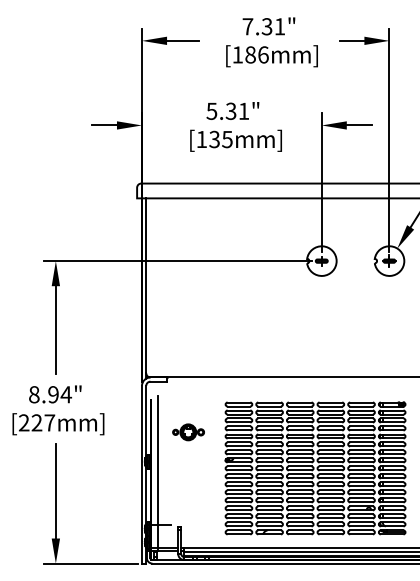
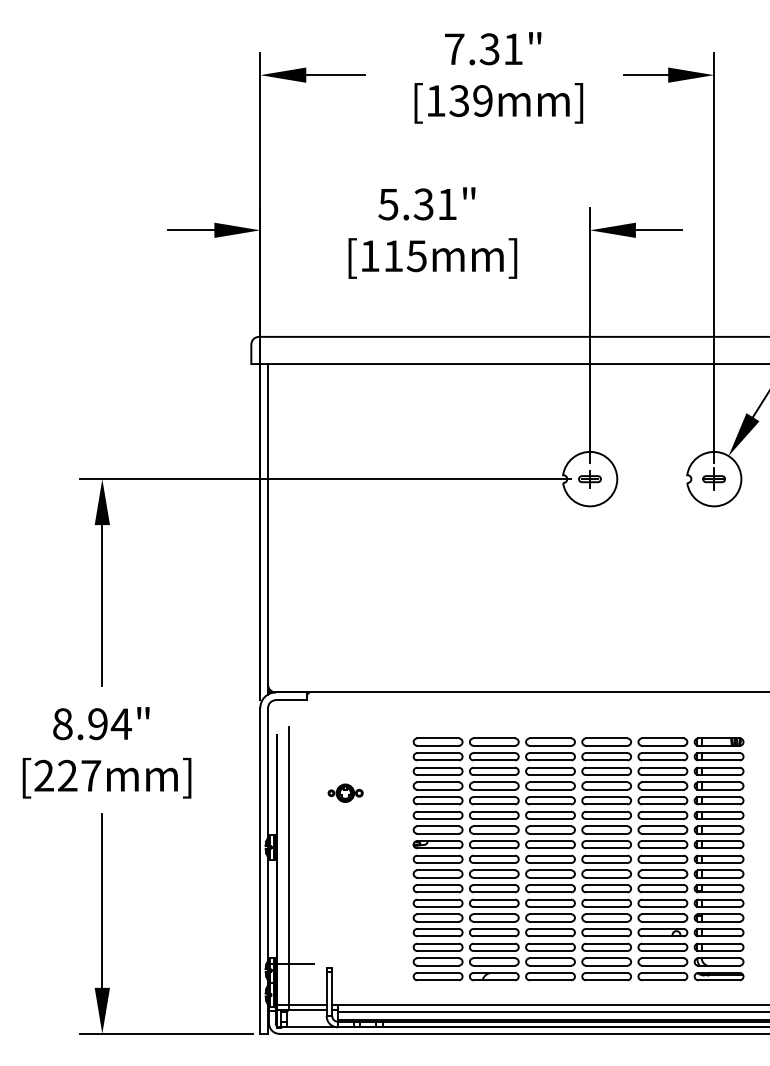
text: (256, 54) -> (470, 100), [186mm] -> [139mm]
text: (214, 139) -> (393, 256), [135mm] -> [115mm]
part: (188, 432) -> (345, 793), size x0.6

